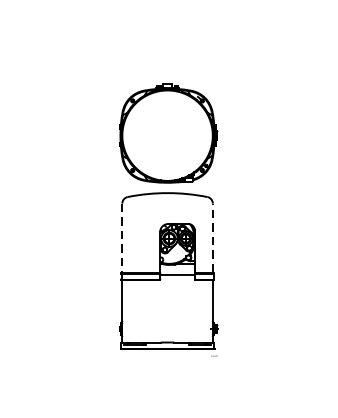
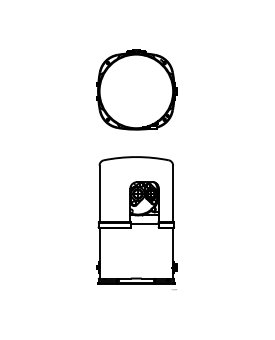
part: (167, 133) -> (136, 89), moved
line: (122, 237) -> (99, 193), dashed -> solid
line: (213, 237) -> (173, 193), dashed -> solid

